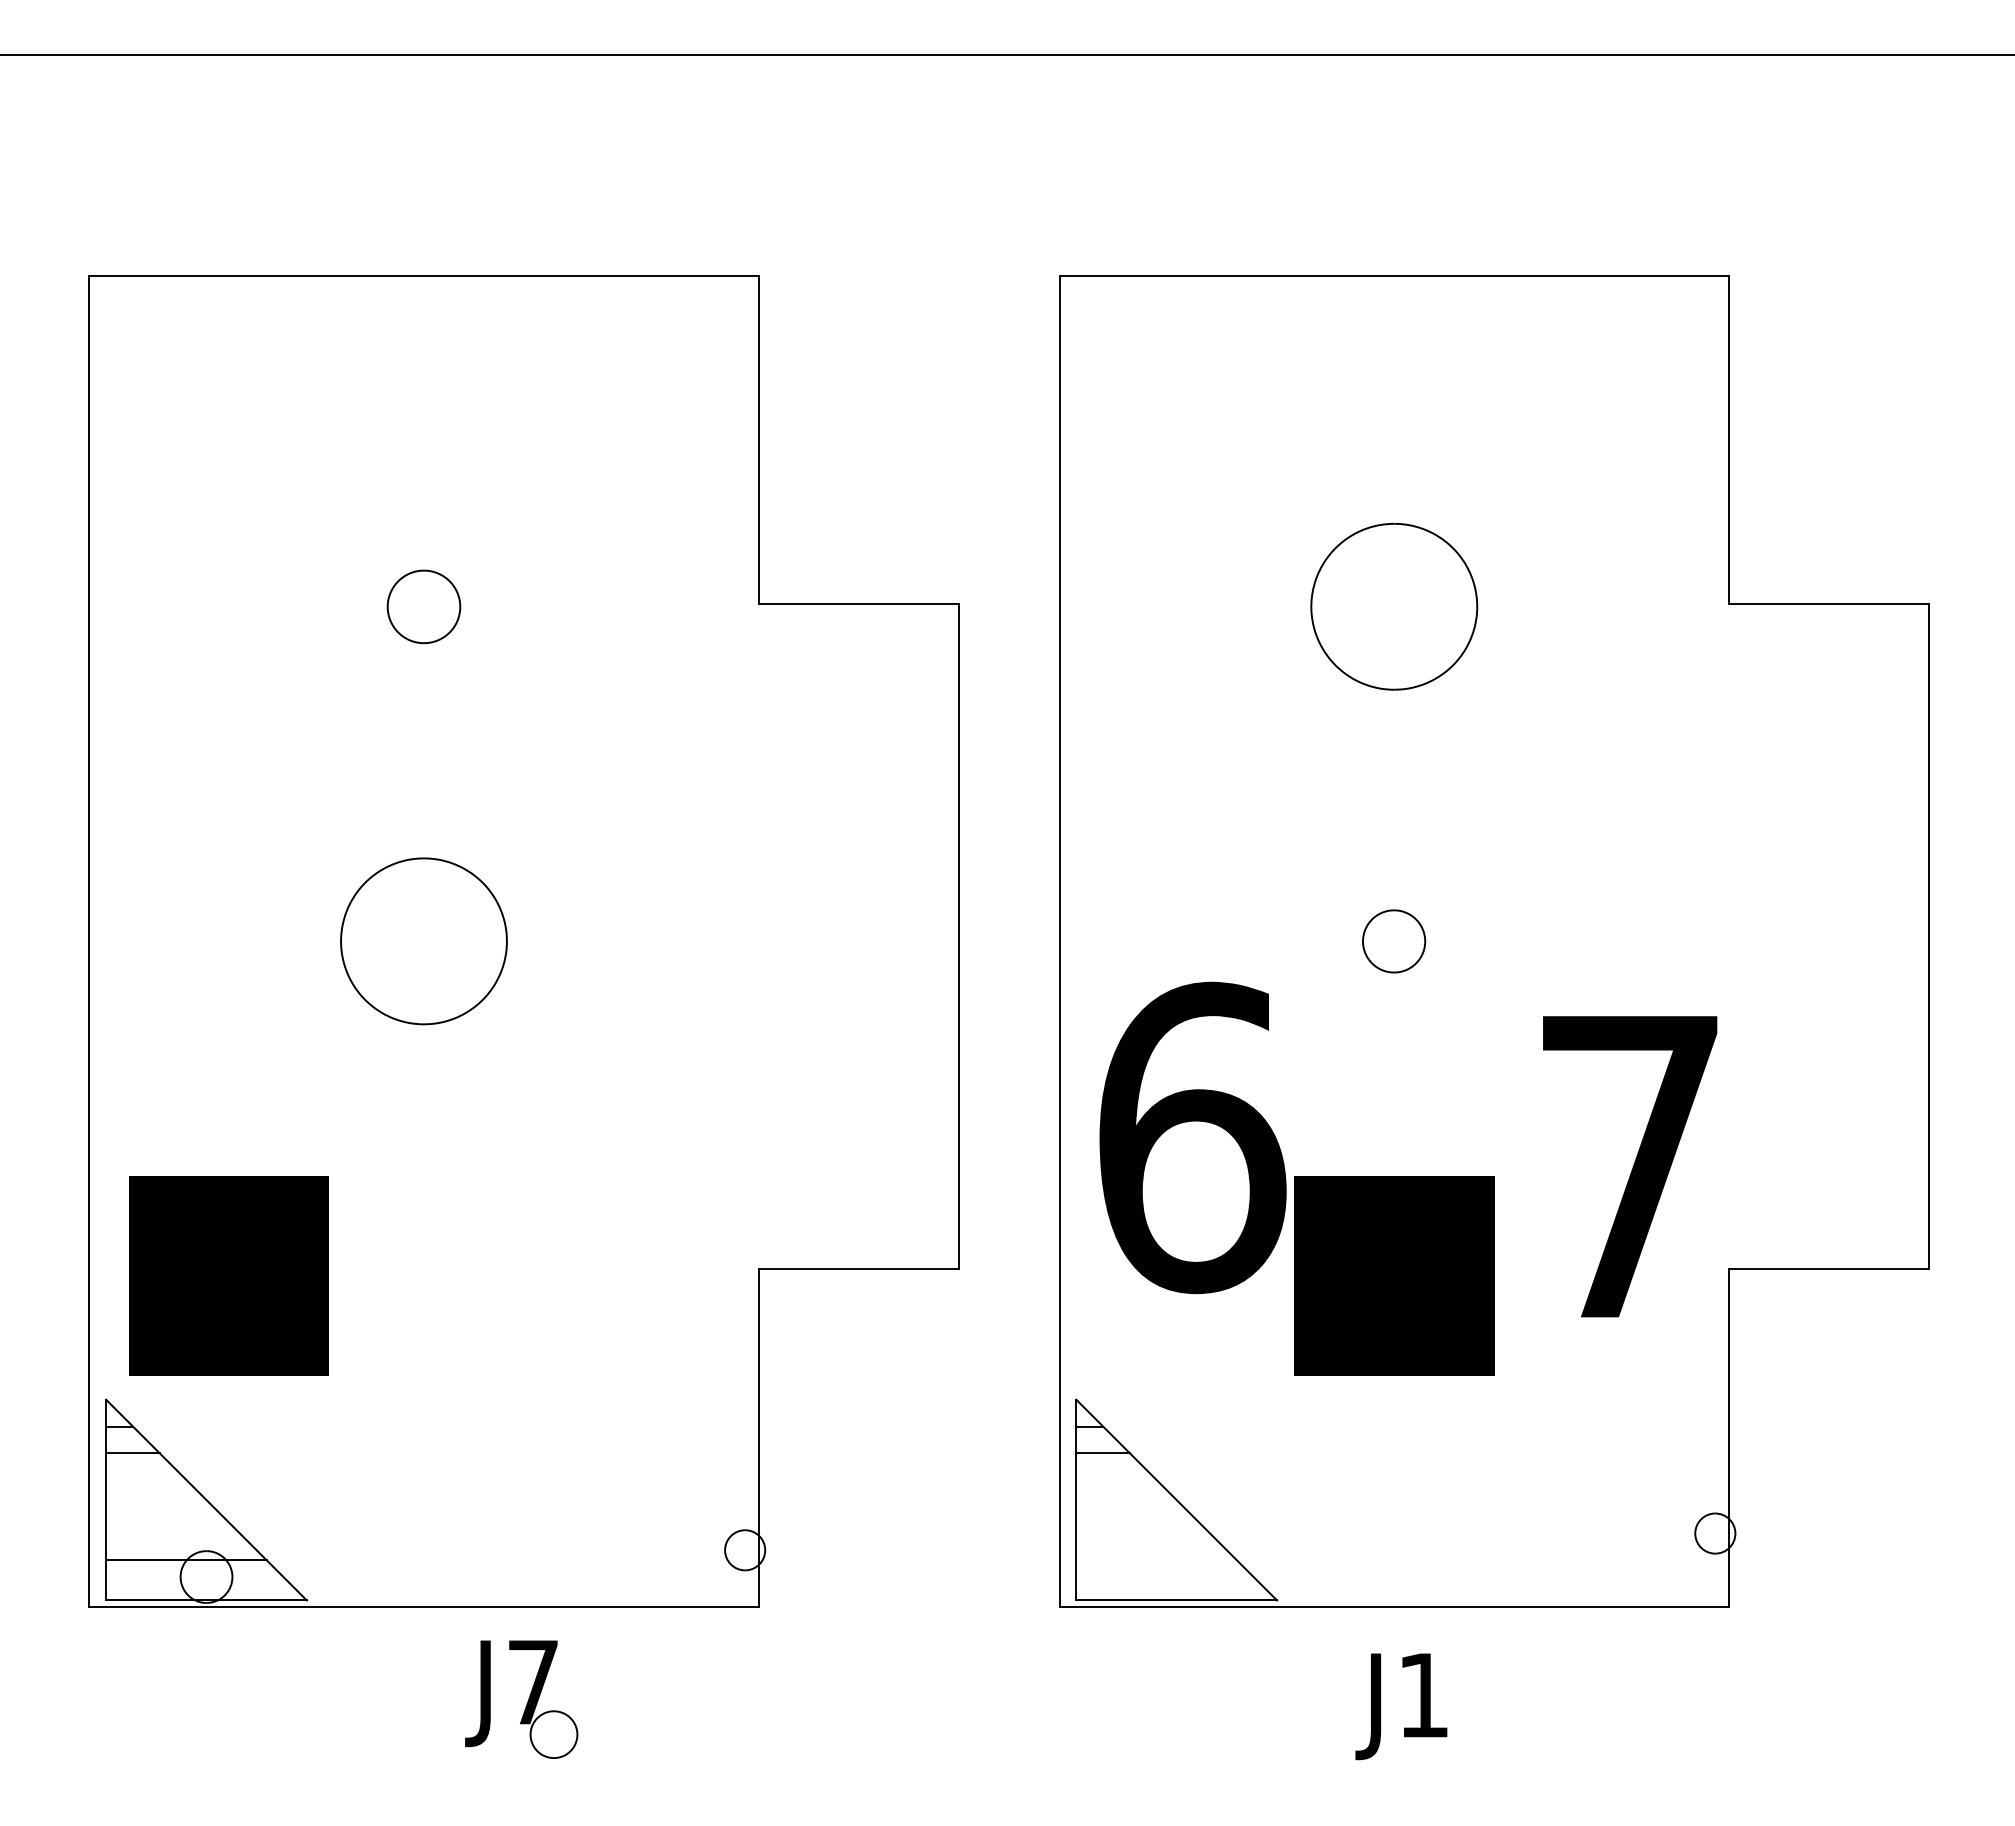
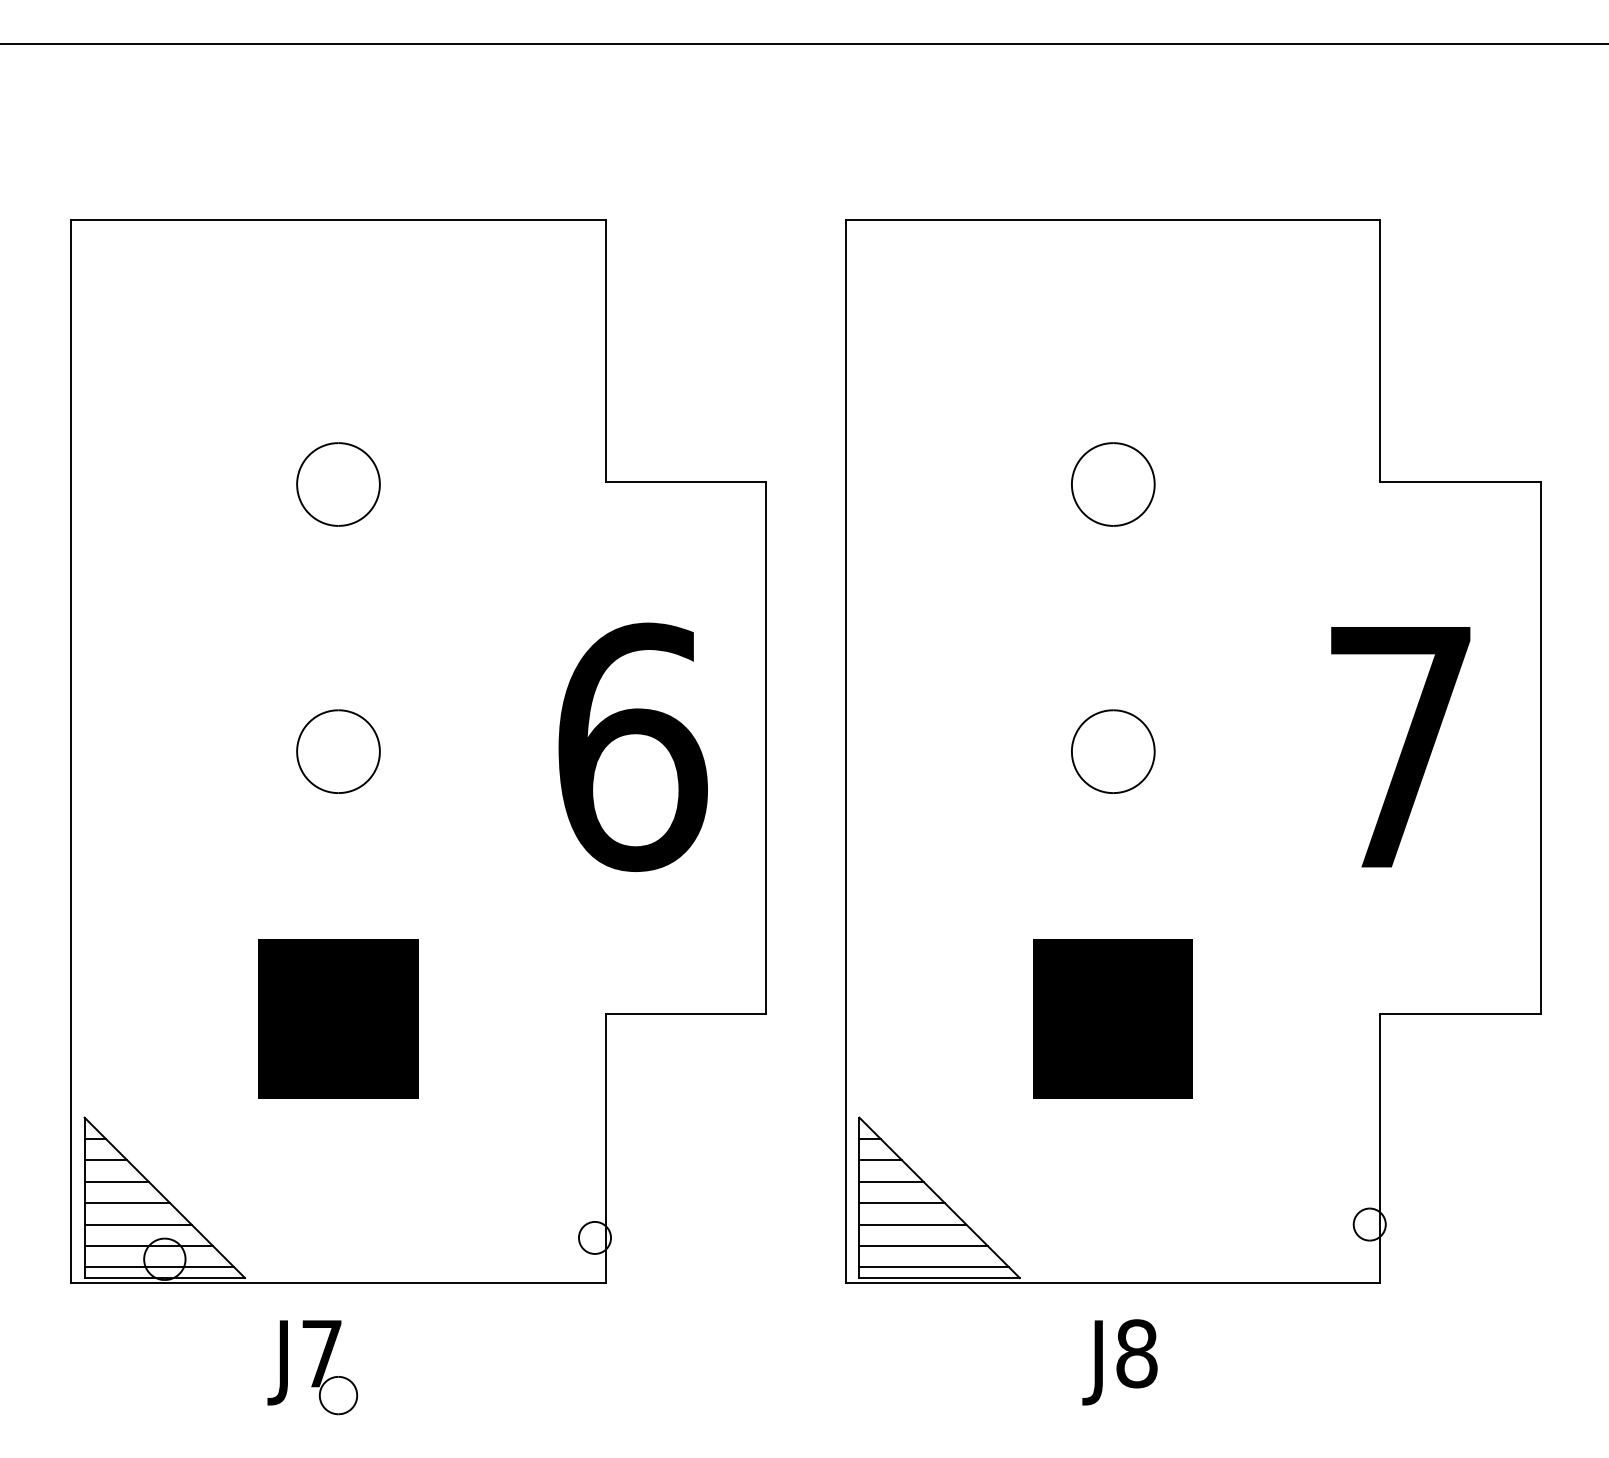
part: (423, 606) -> (338, 484), size x1.43
part: (1393, 606) -> (1112, 484), size x0.62
part: (423, 941) -> (338, 751), size x0.62
part: (1393, 941) -> (1112, 751), size x1.67
text: (1192, 1137) -> (632, 746), moved
text: (1630, 1166) -> (1401, 746), moved
part: (228, 1275) -> (338, 1018), moved
line: (146, 1480) -> (116, 1182), added
line: (1116, 1480) -> (891, 1182), added
line: (159, 1506) -> (127, 1202), added
line: (1129, 1506) -> (901, 1202), added
line: (172, 1533) -> (137, 1224), added
line: (1143, 1533) -> (913, 1224), added
line: (1156, 1560) -> (923, 1246), added
line: (199, 1587) -> (159, 1267), added
line: (1169, 1587) -> (933, 1267), added
text: (1423, 1695) -> (1136, 1353), J1 -> J8
part: (527, 1701) -> (317, 1369), moved

